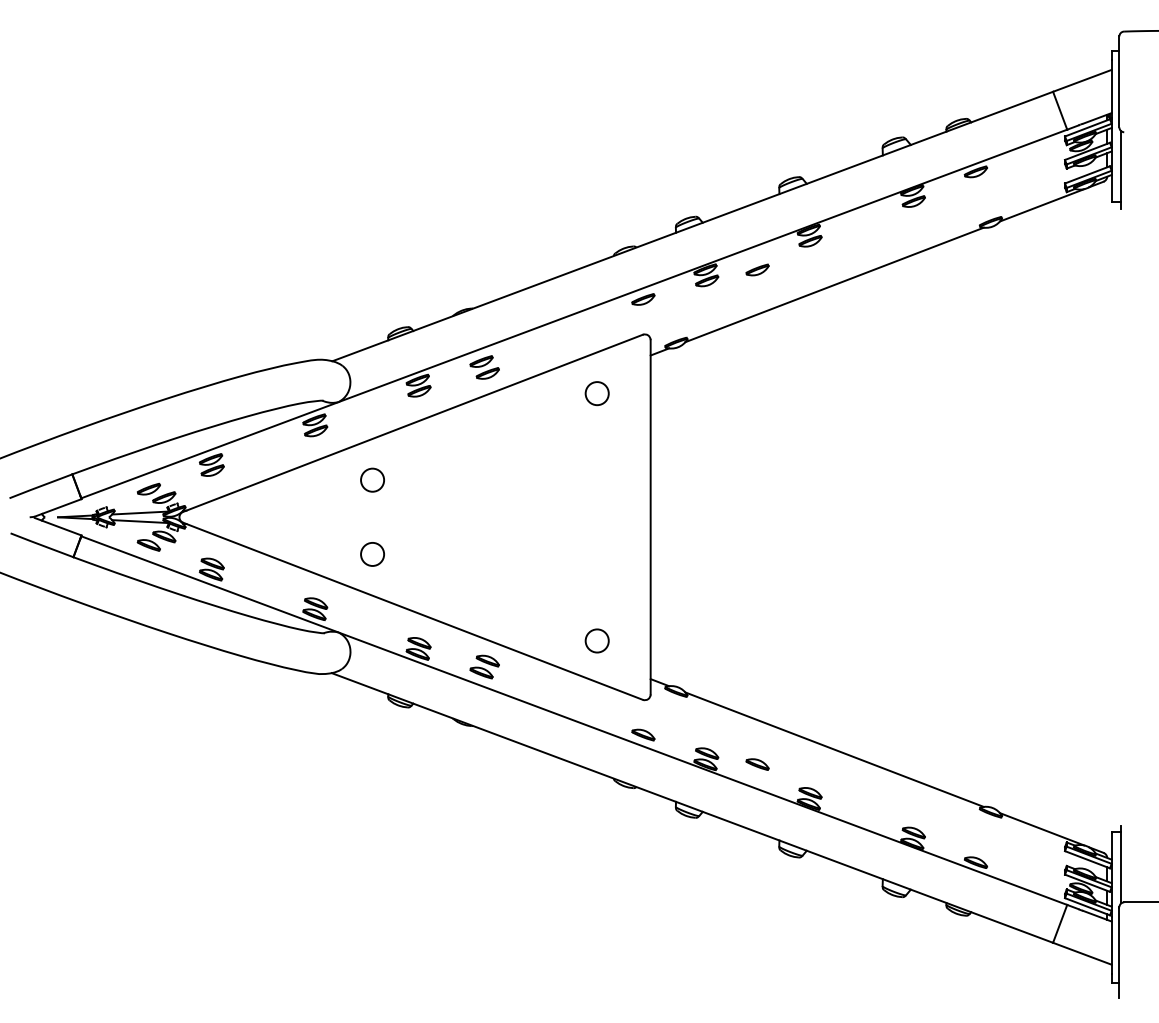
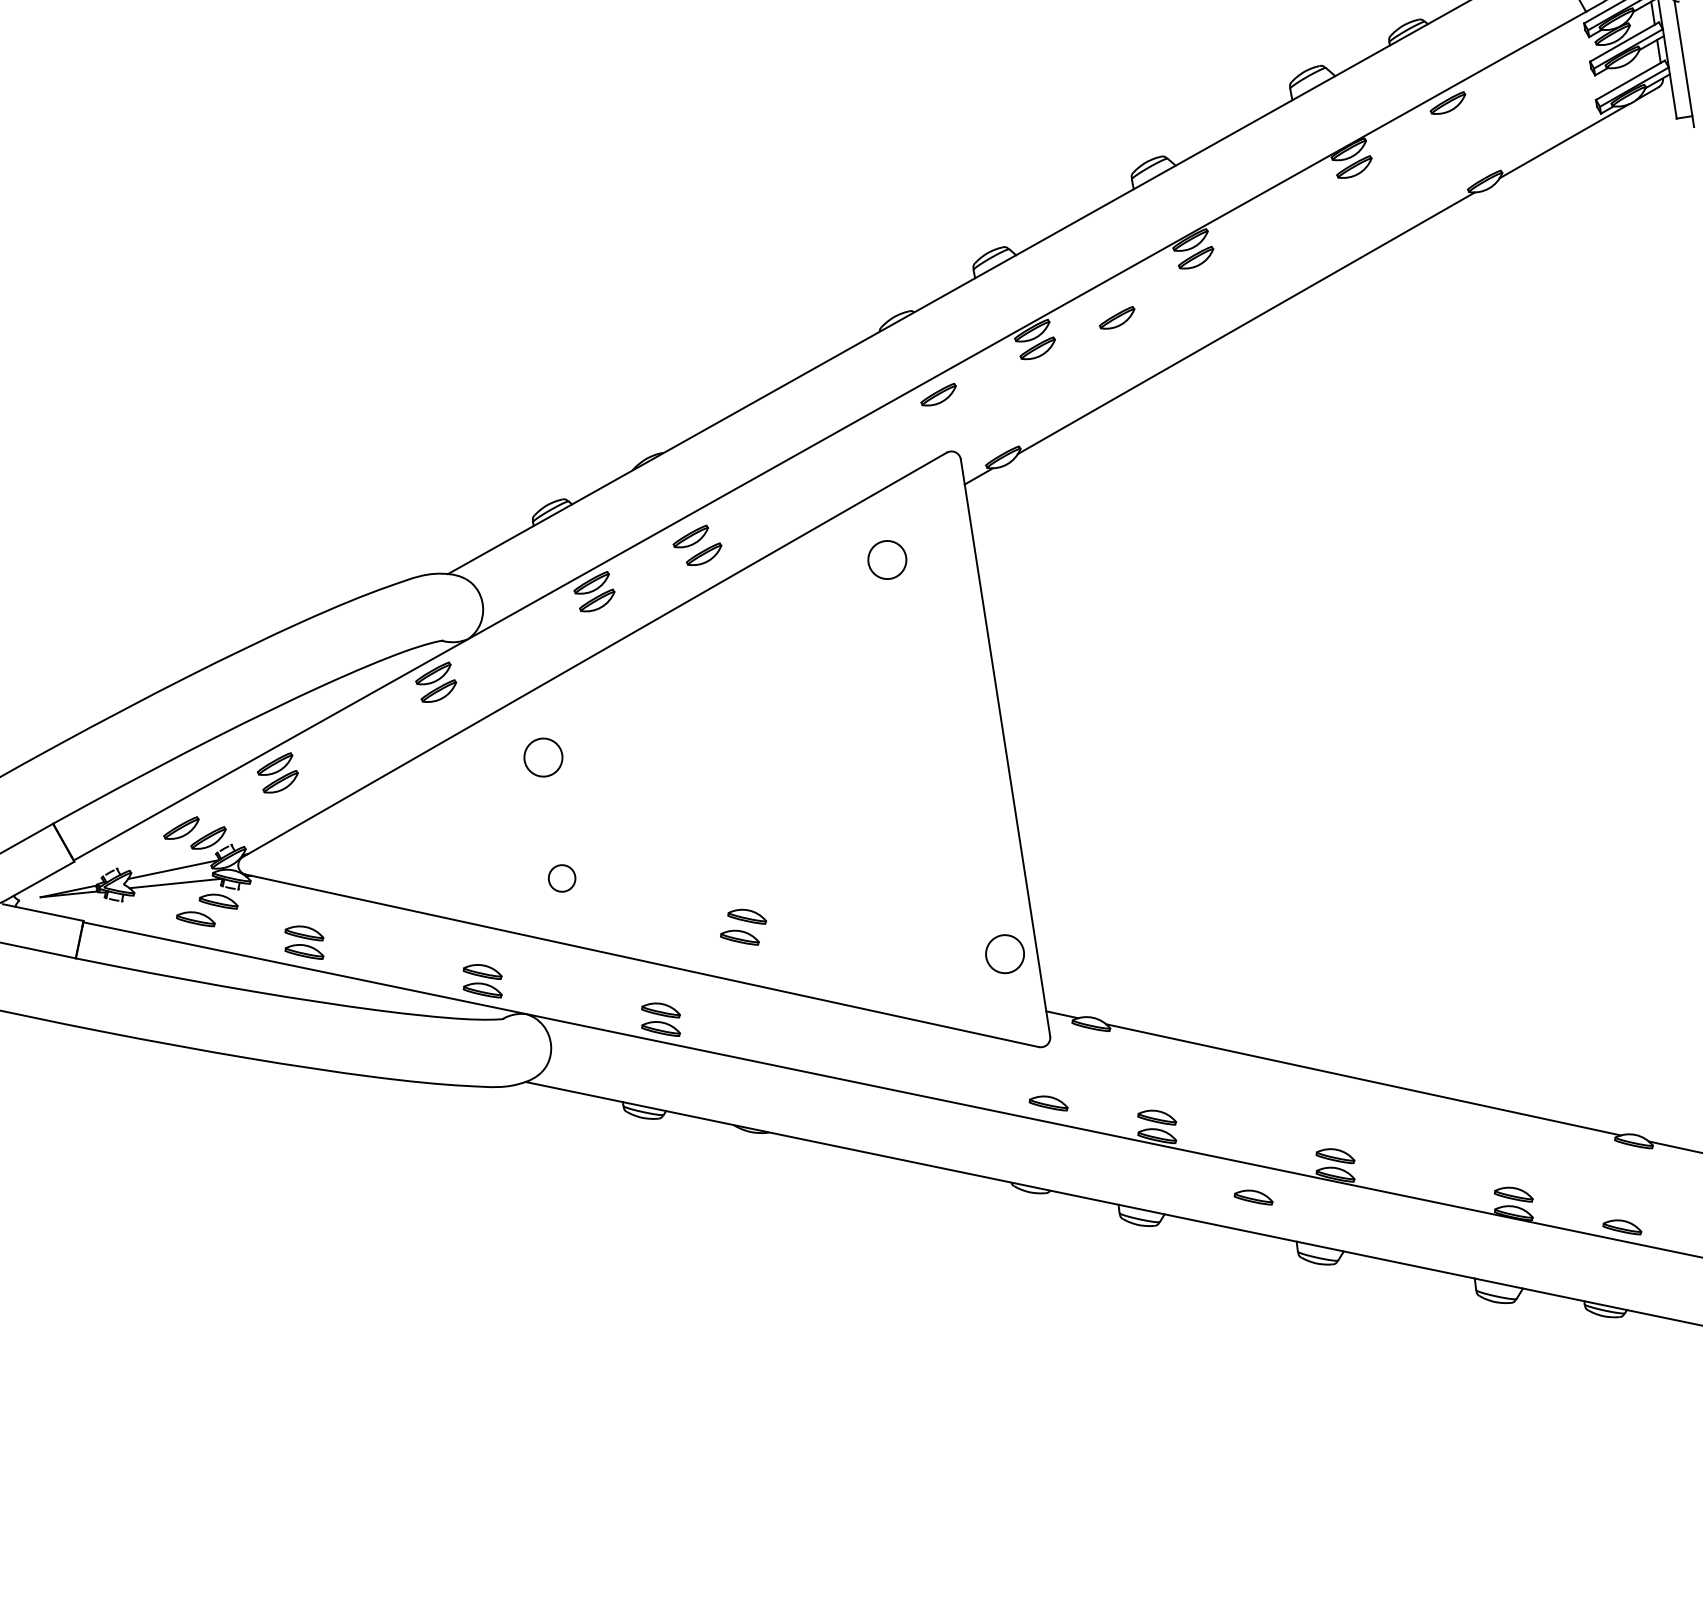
circle: (372, 554) -> (562, 878), size x0.7
circle: (596, 640) -> (1003, 953), moved
part: (484, 666) -> (742, 927), moved
part: (757, 764) -> (1253, 1198), moved

